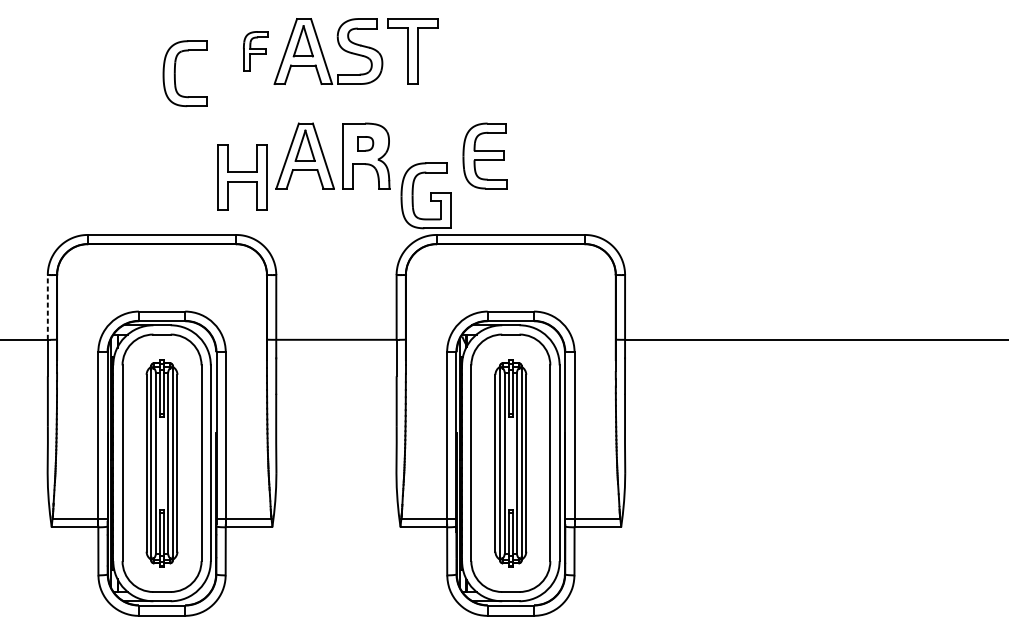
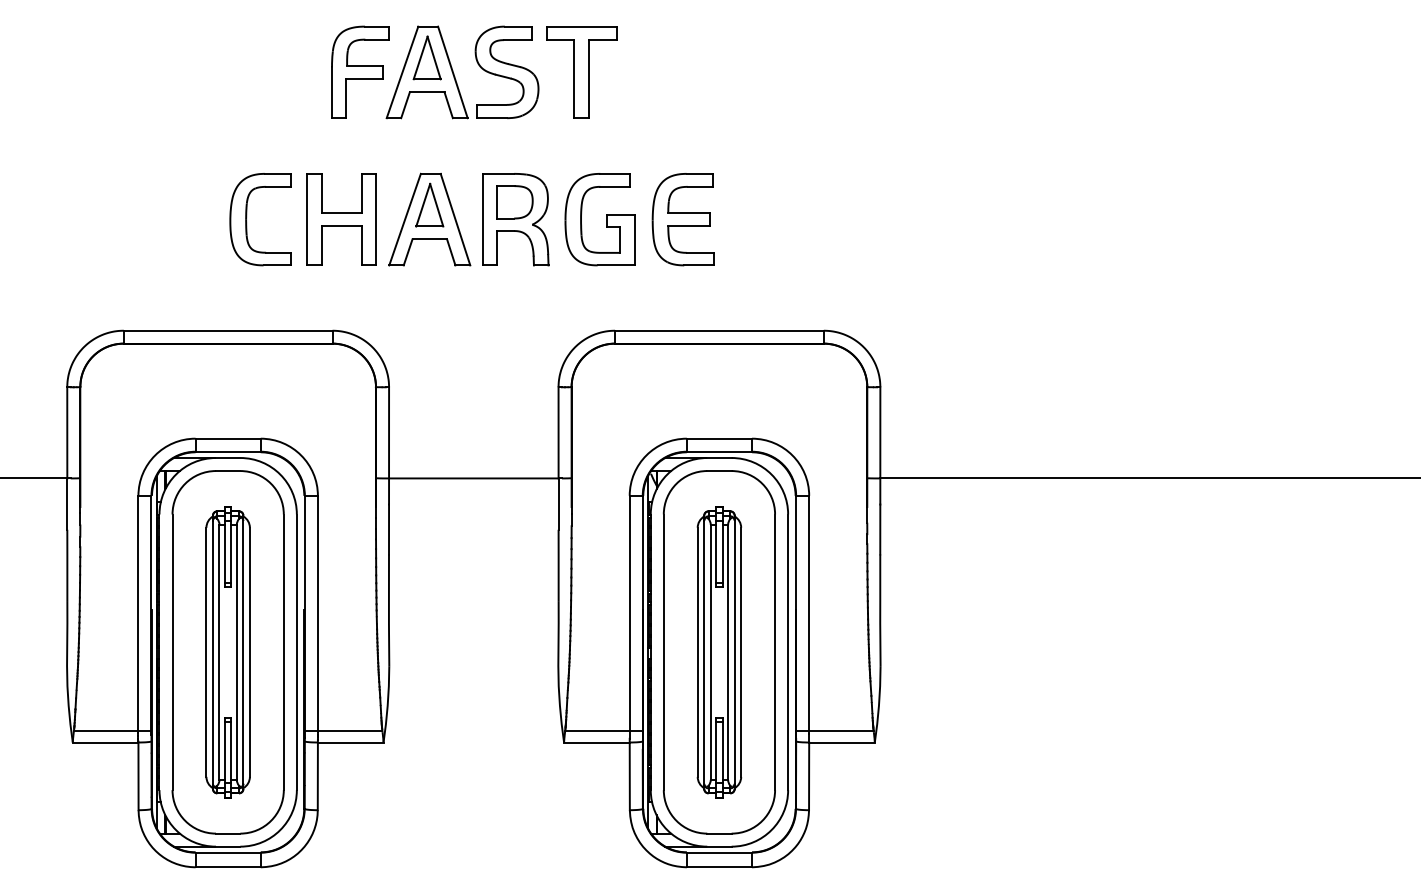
part: (256, 50) -> (360, 71), size x1.67
part: (175, 72) -> (247, 217), moved
part: (365, 143) -> (514, 202), size x1.67
part: (242, 177) -> (341, 219), moved
part: (430, 195) -> (606, 219), moved
line: (47, 307) -> (67, 432), dashed -> solid

